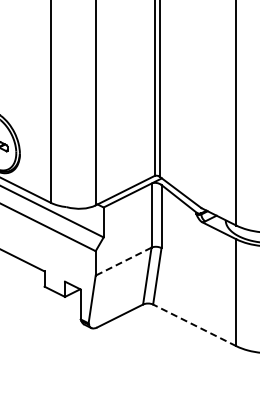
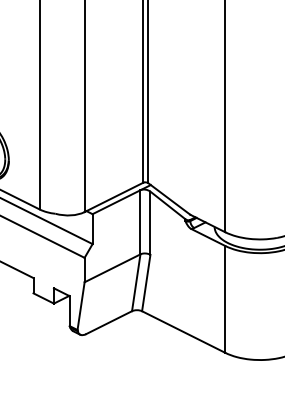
line: (123, 261) -> (112, 268), dashed -> solid
line: (194, 324) -> (183, 331), dashed -> solid

